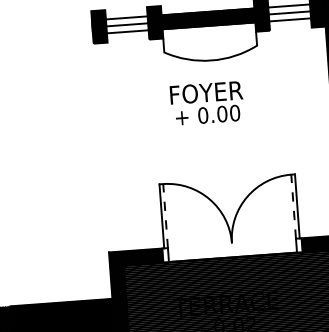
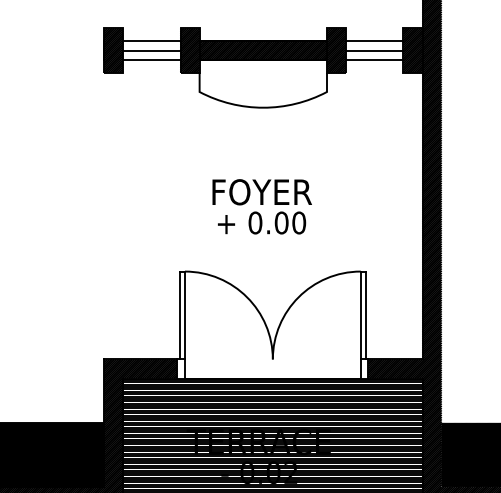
text: (206, 103) -> (261, 206), moved
line: (293, 206) -> (360, 315), dashed -> solid
line: (165, 216) -> (184, 315), dashed -> solid

